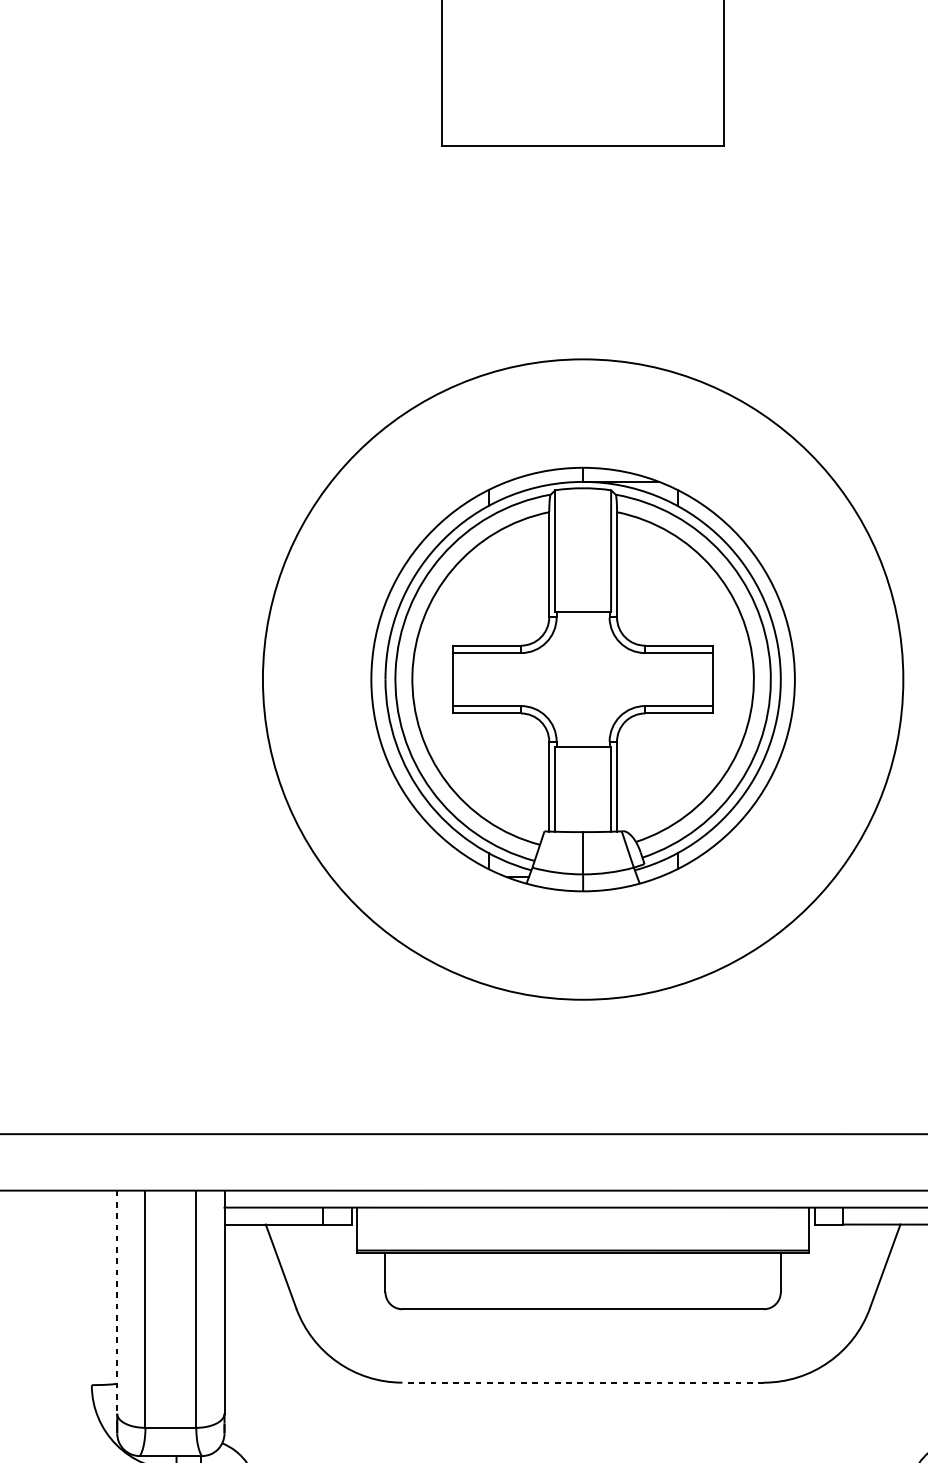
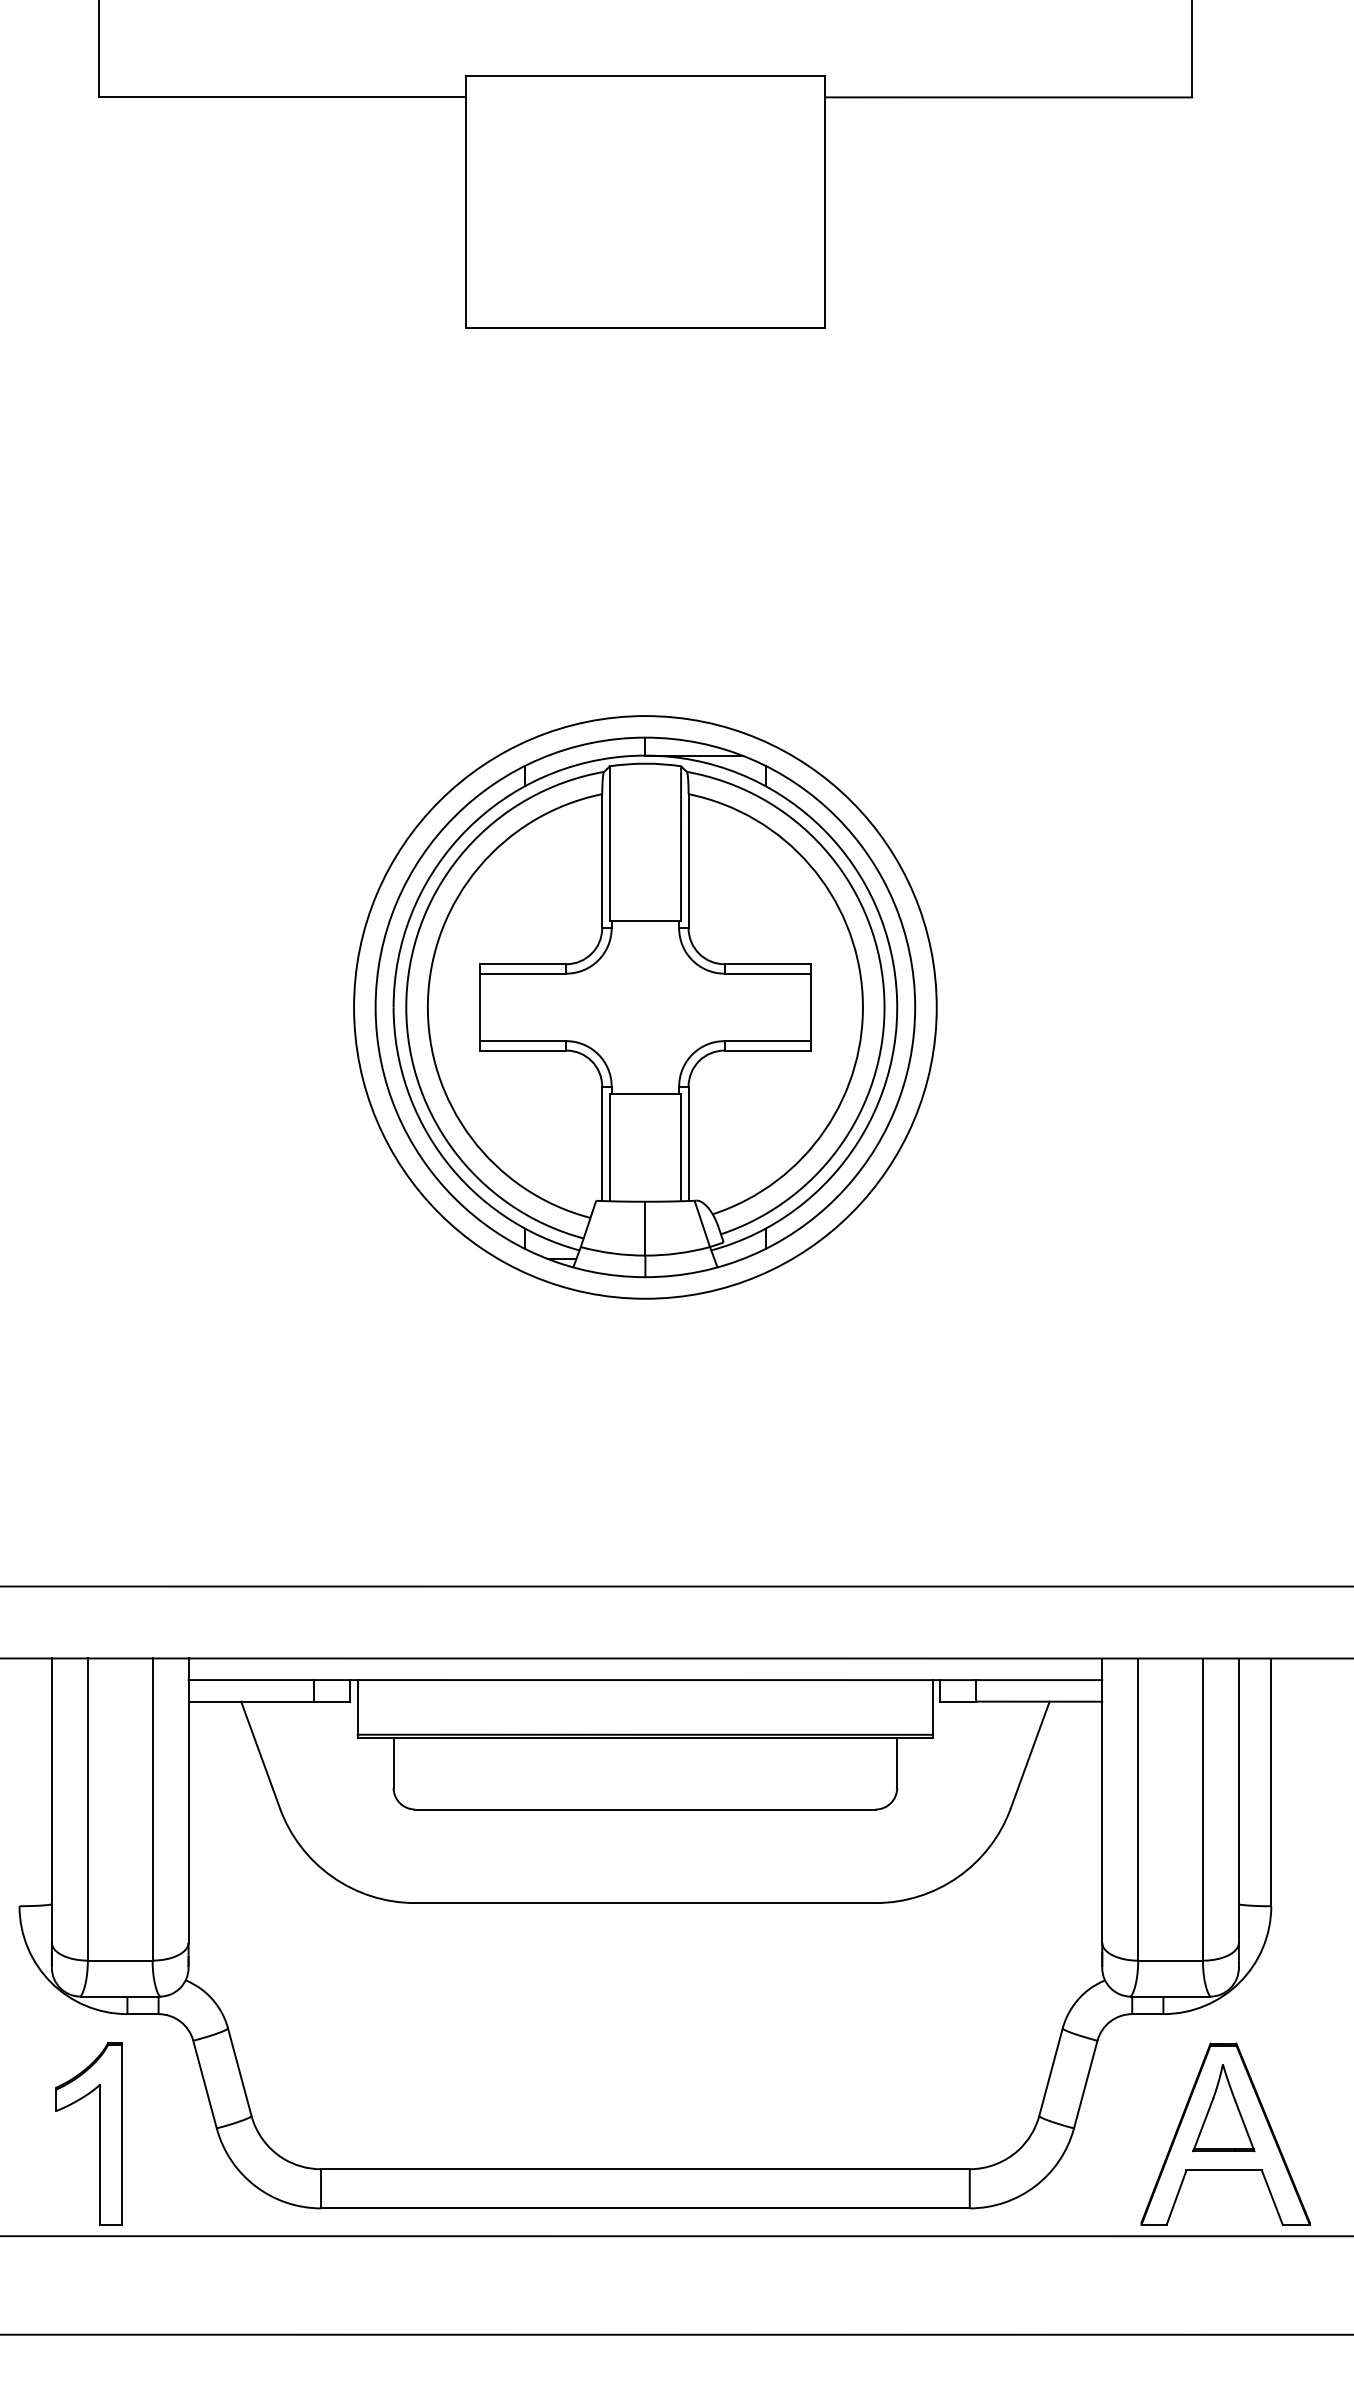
circle: (583, 679) -> (645, 1007), size x0.71
line: (116, 1302) -> (51, 1801), dashed -> solid
line: (582, 1383) -> (644, 1903), dashed -> solid

